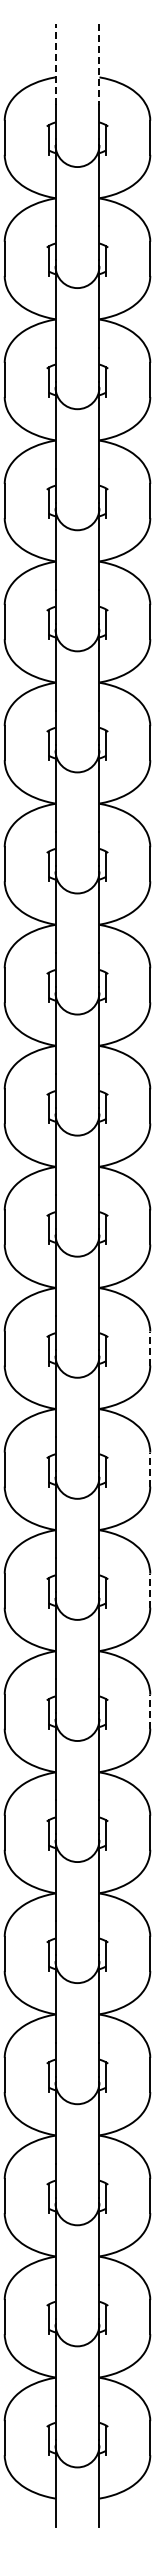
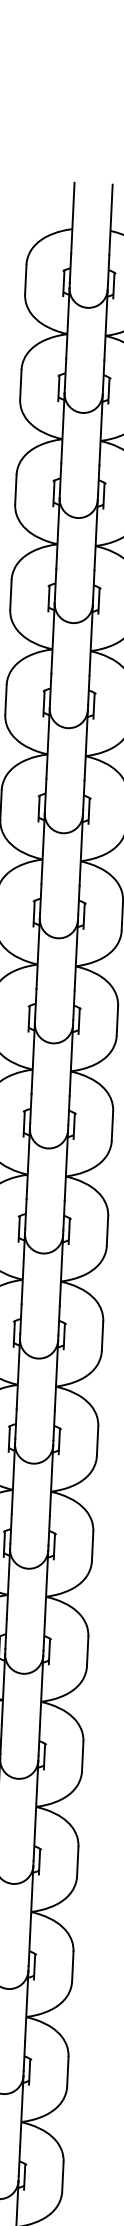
line: (55, 64) -> (72, 217), dashed -> solid
line: (99, 64) -> (111, 219), dashed -> solid
line: (150, 1348) -> (102, 1336), dashed -> solid
line: (150, 1469) -> (97, 1441), dashed -> solid
line: (150, 1590) -> (92, 1546), dashed -> solid
line: (150, 1711) -> (87, 1651), dashed -> solid

